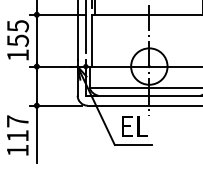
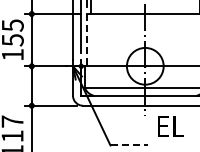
line: (91, 40) -> (86, 39), solid -> dashed
text: (134, 126) -> (170, 126), moved
line: (133, 145) -> (129, 145), solid -> dashed

